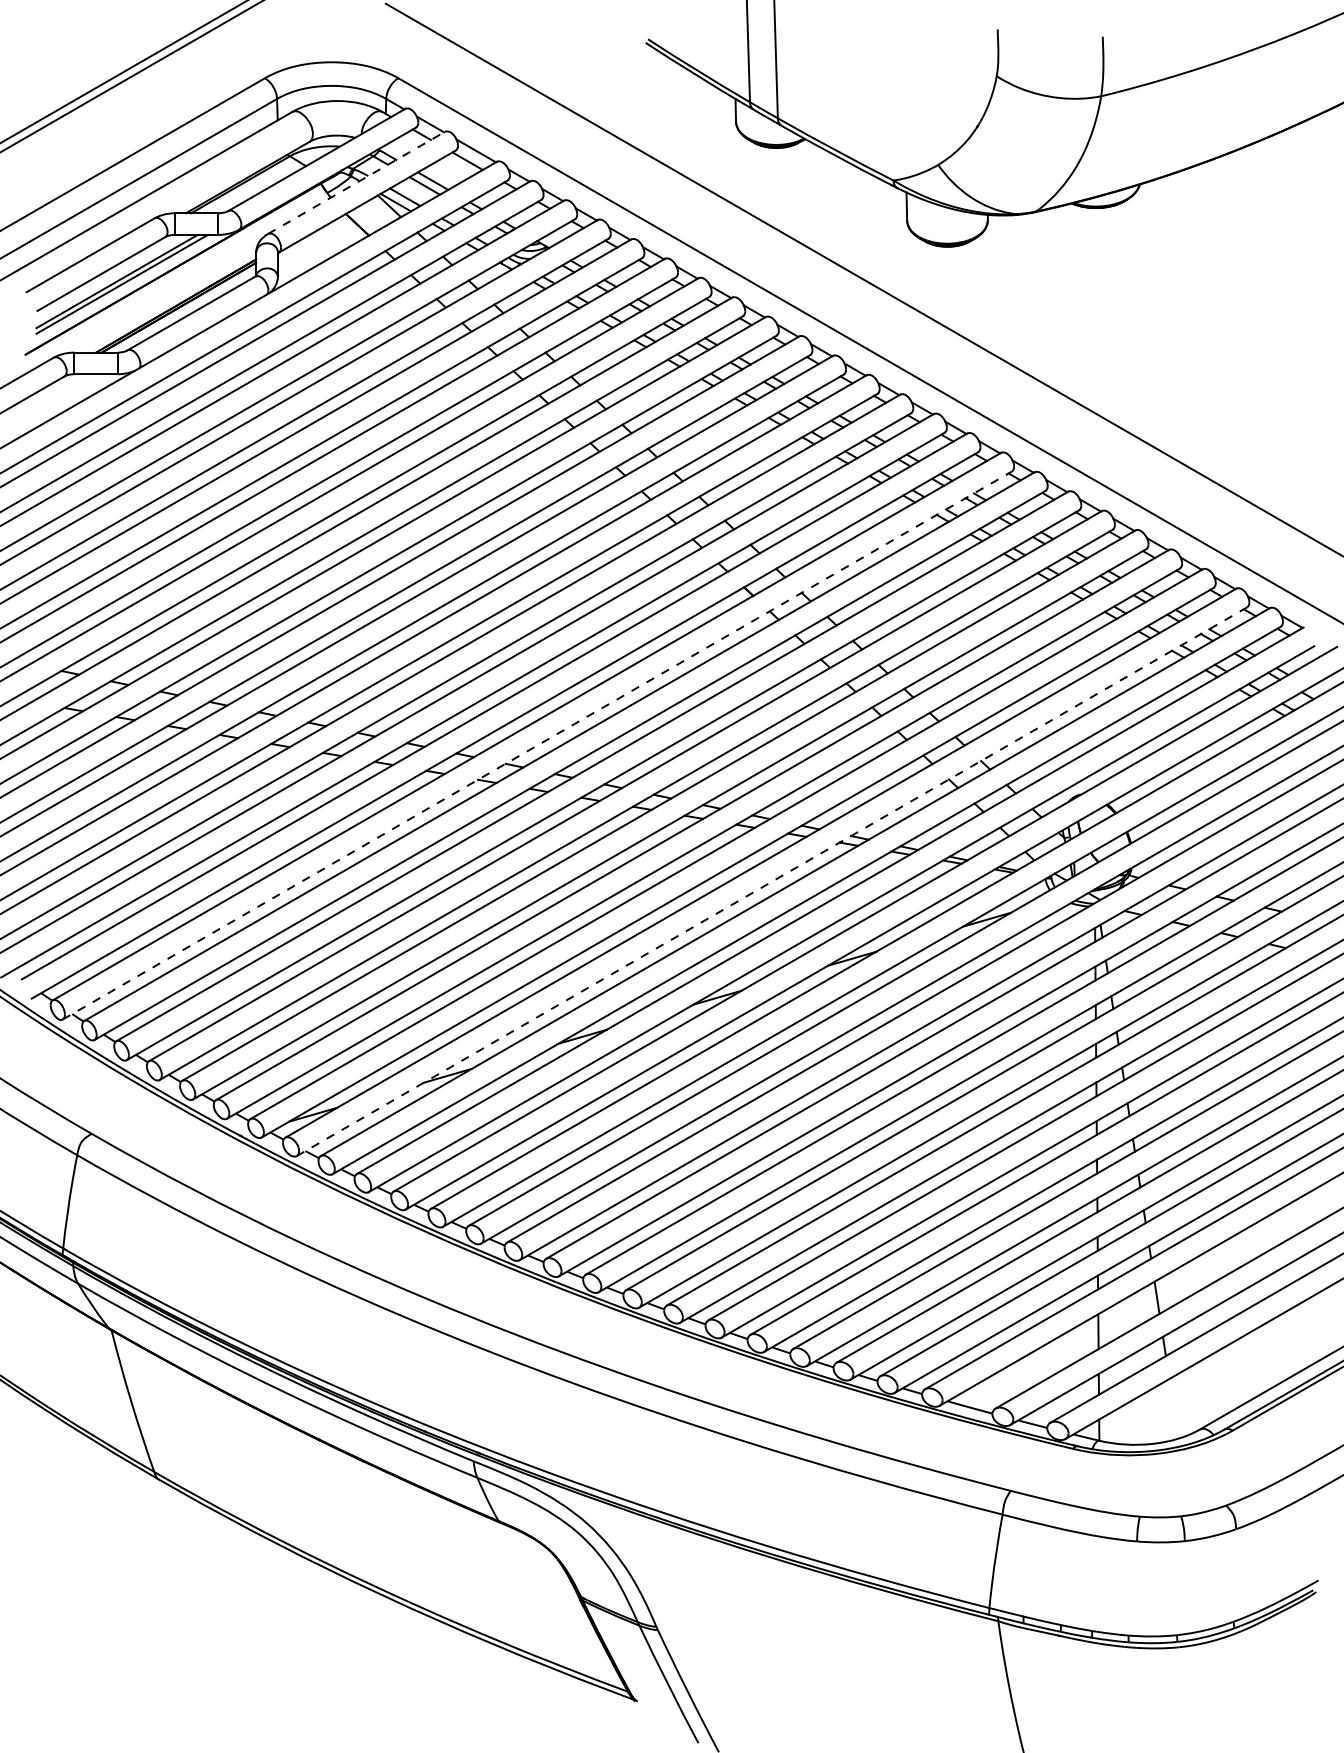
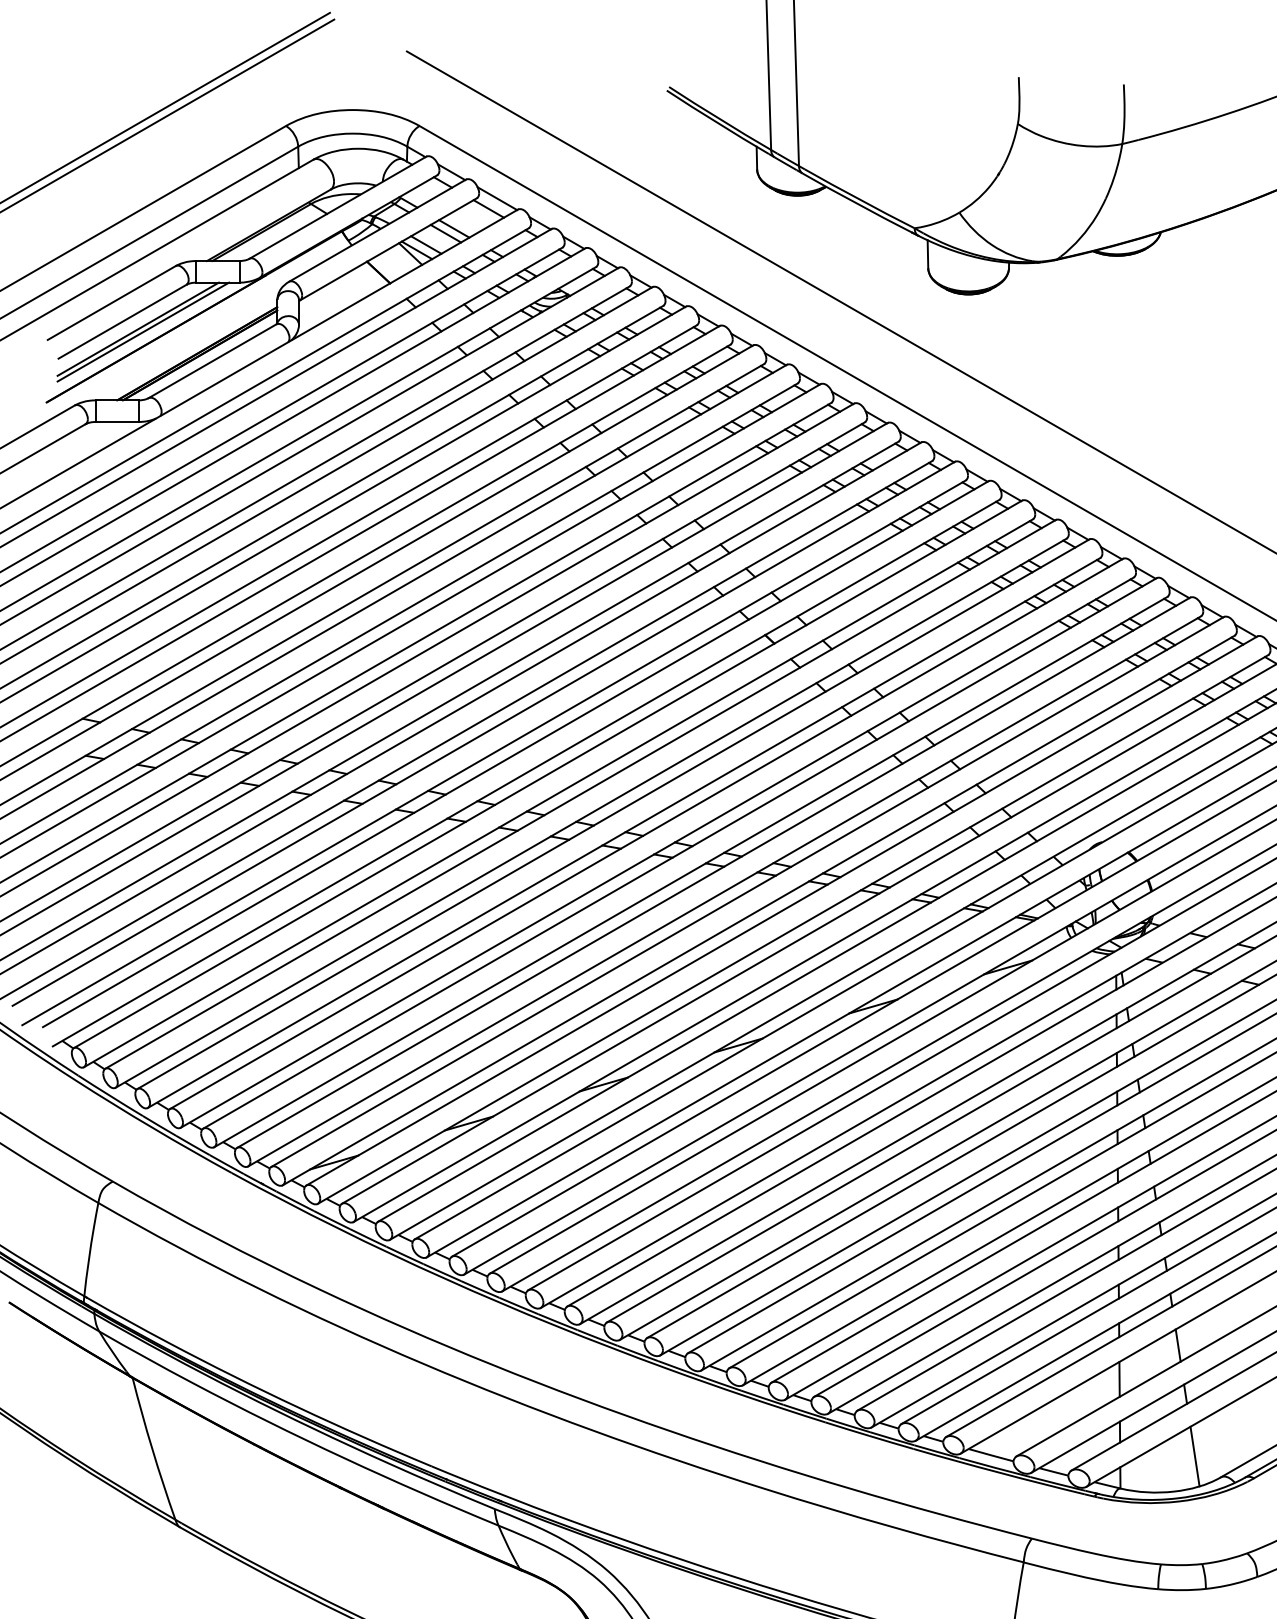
line: (356, 182) -> (377, 230), dashed -> solid
line: (537, 745) -> (558, 793), dashed -> solid
line: (771, 881) -> (792, 929), dashed -> solid
line: (1173, 1408) -> (1194, 1456), added

